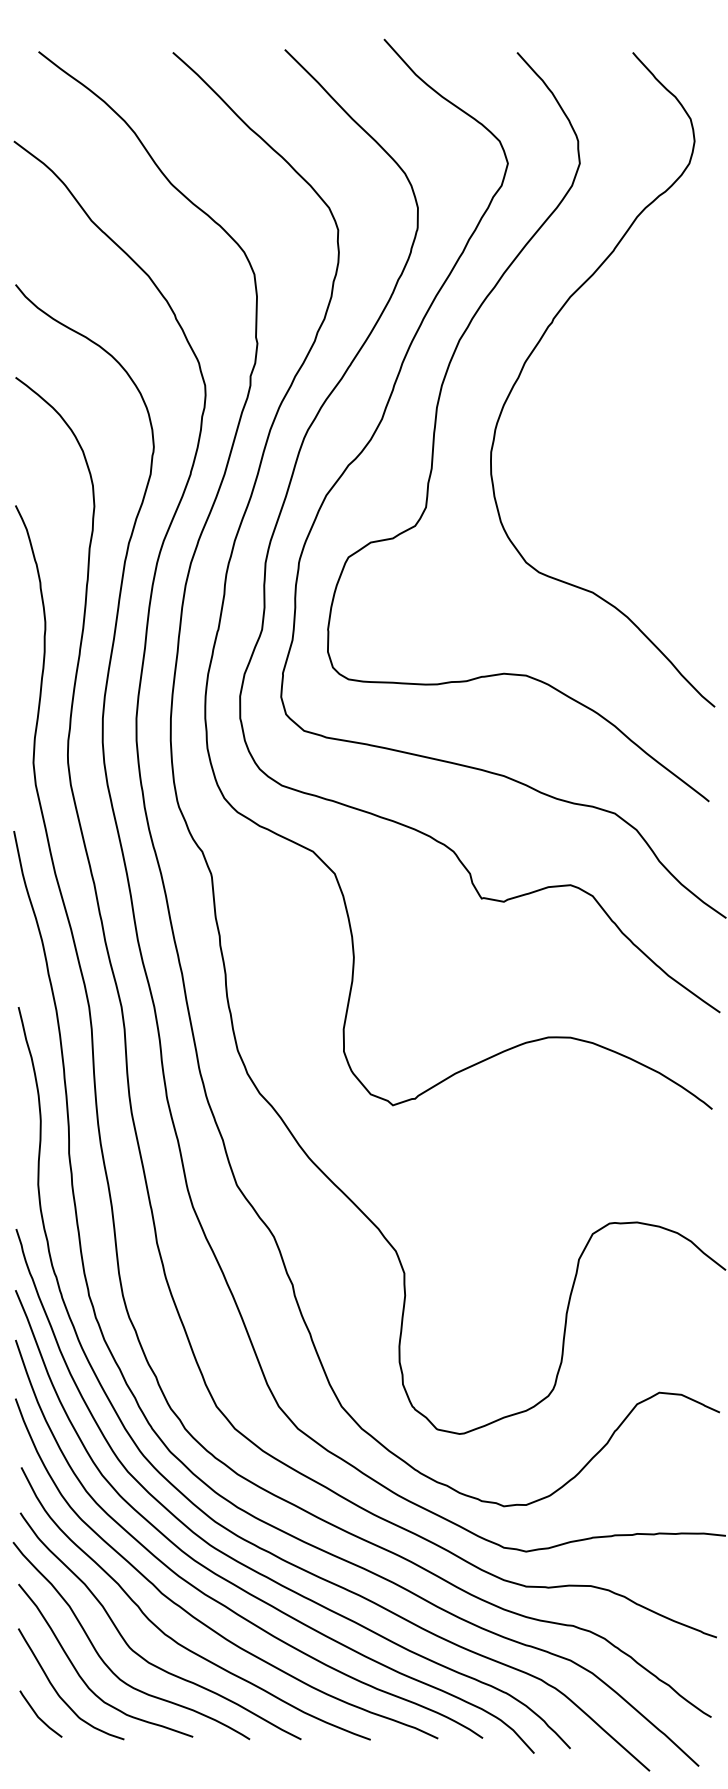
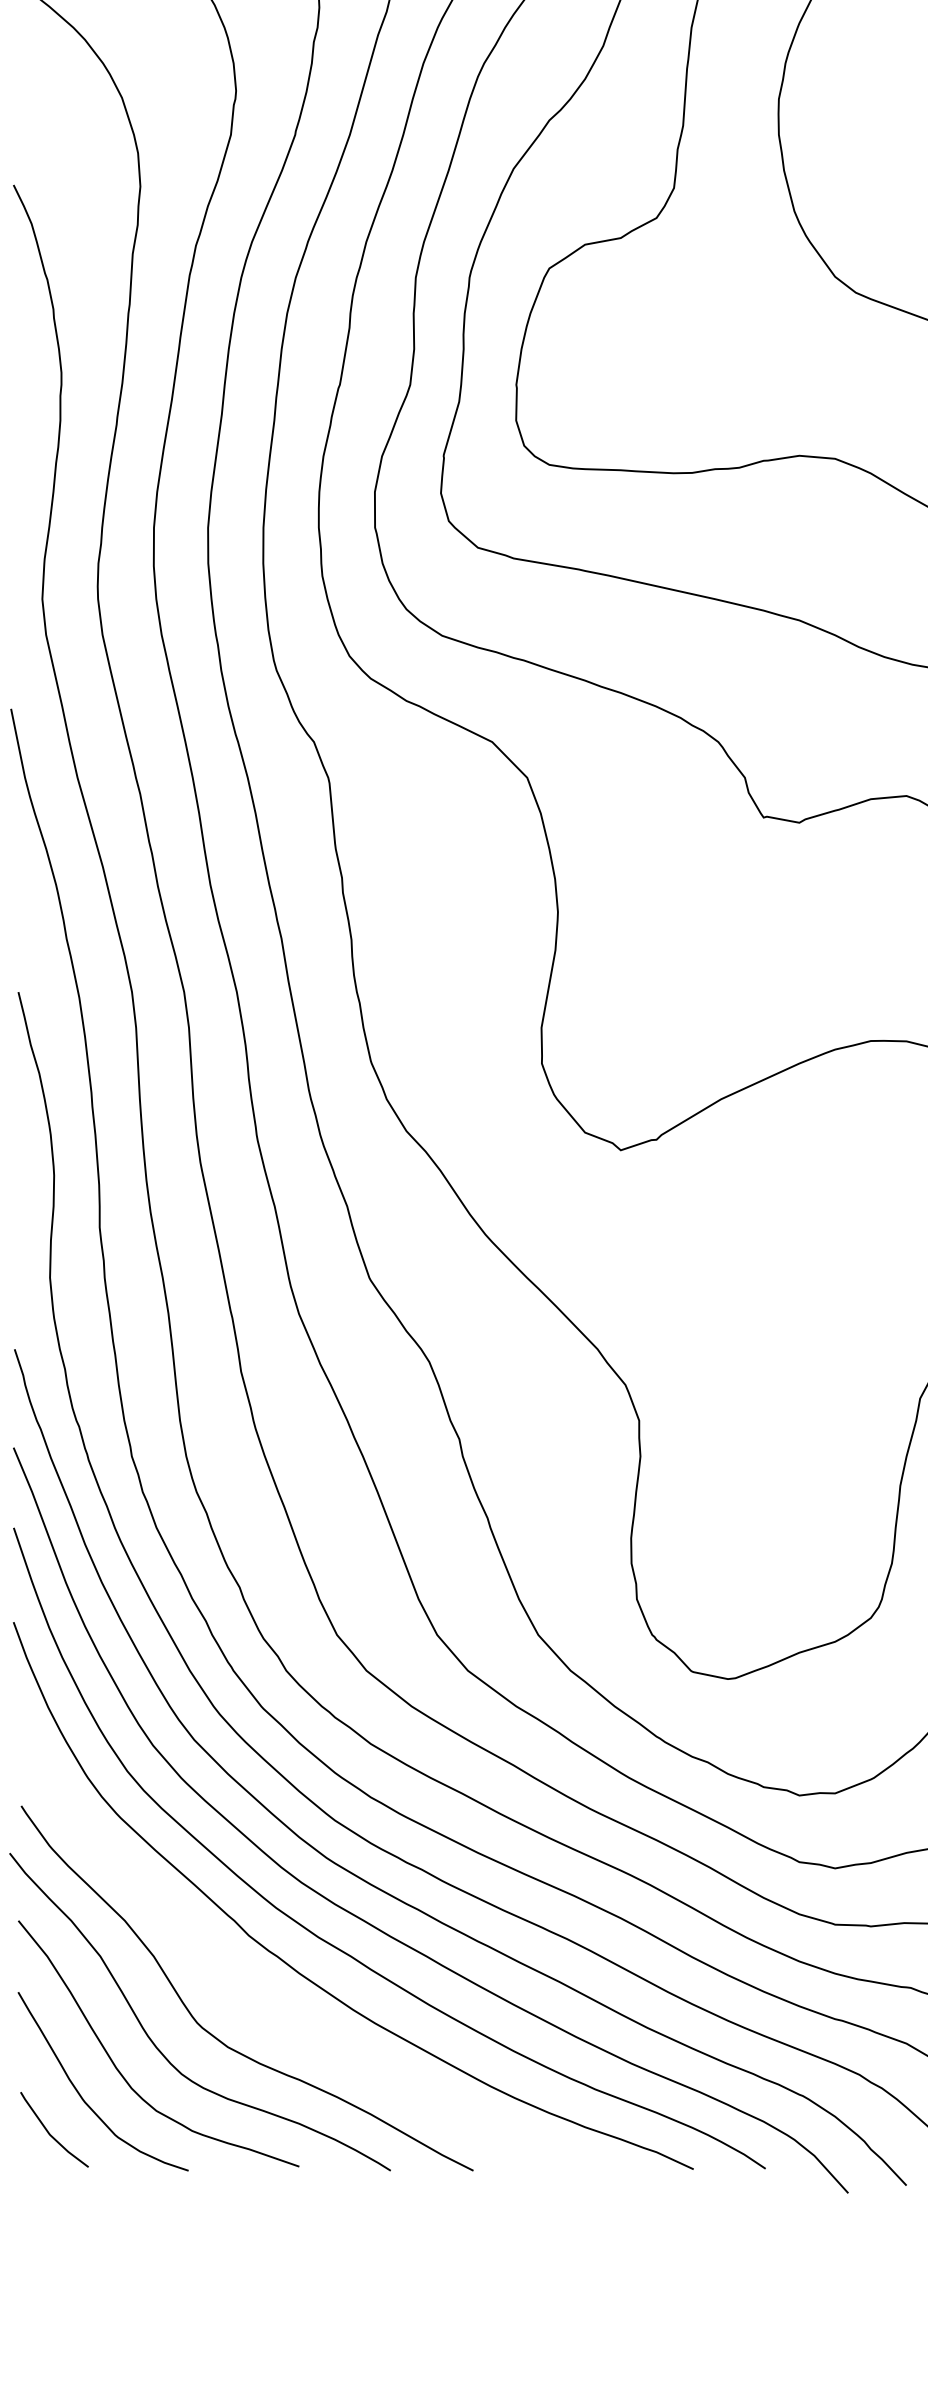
curve: (170, 1636) -> (262, 2004), removed

